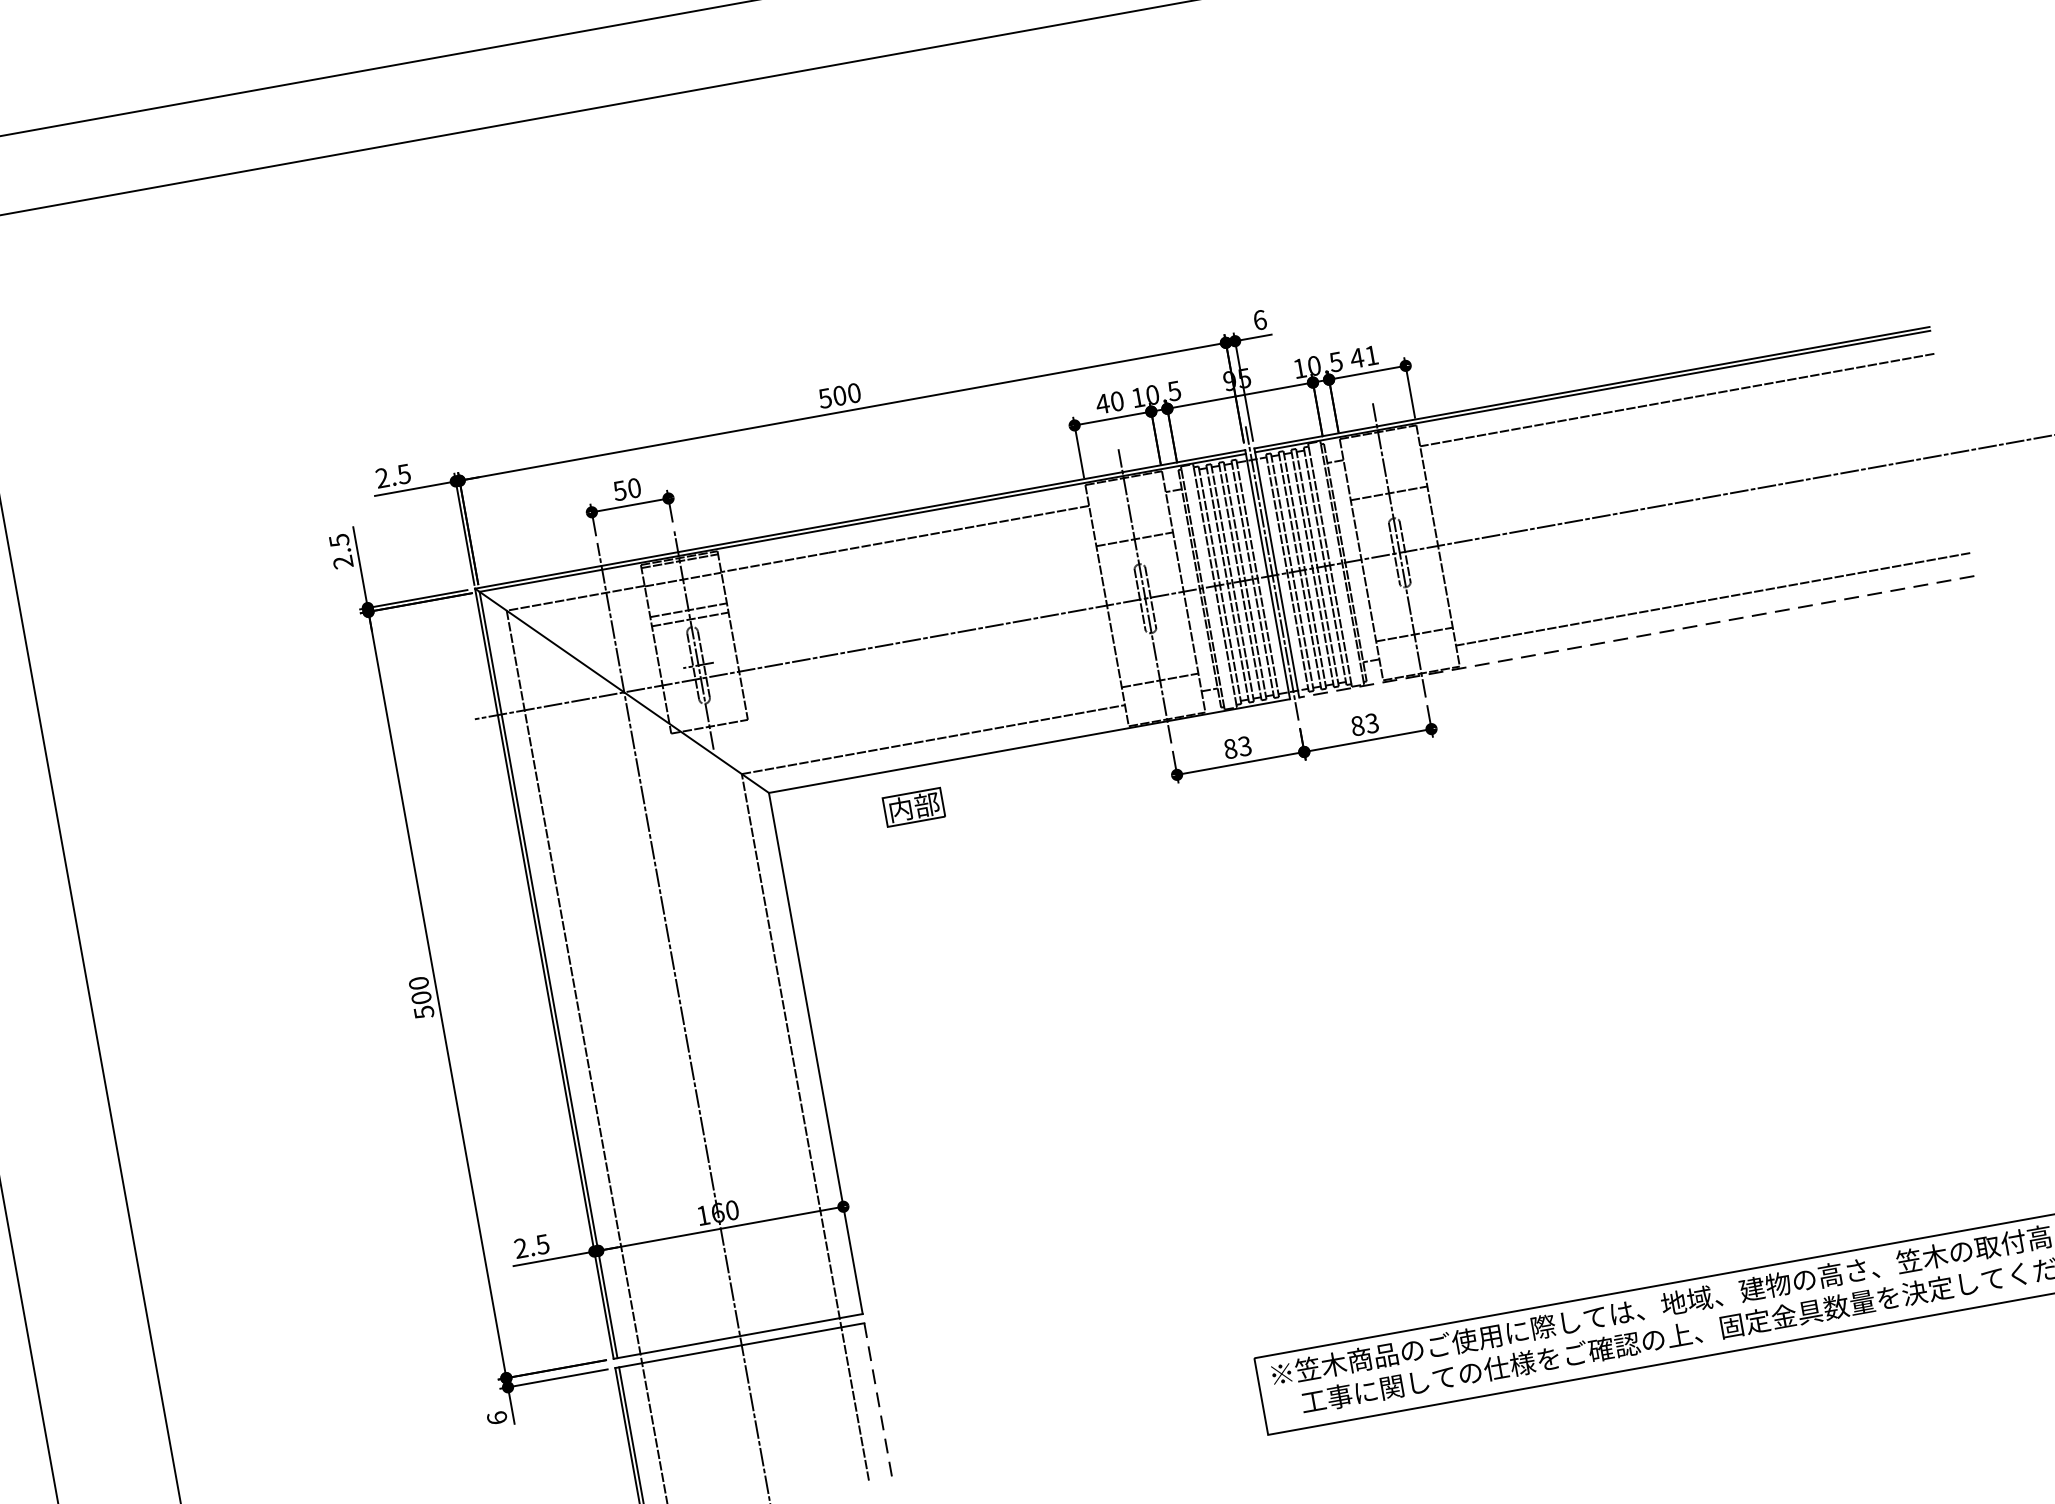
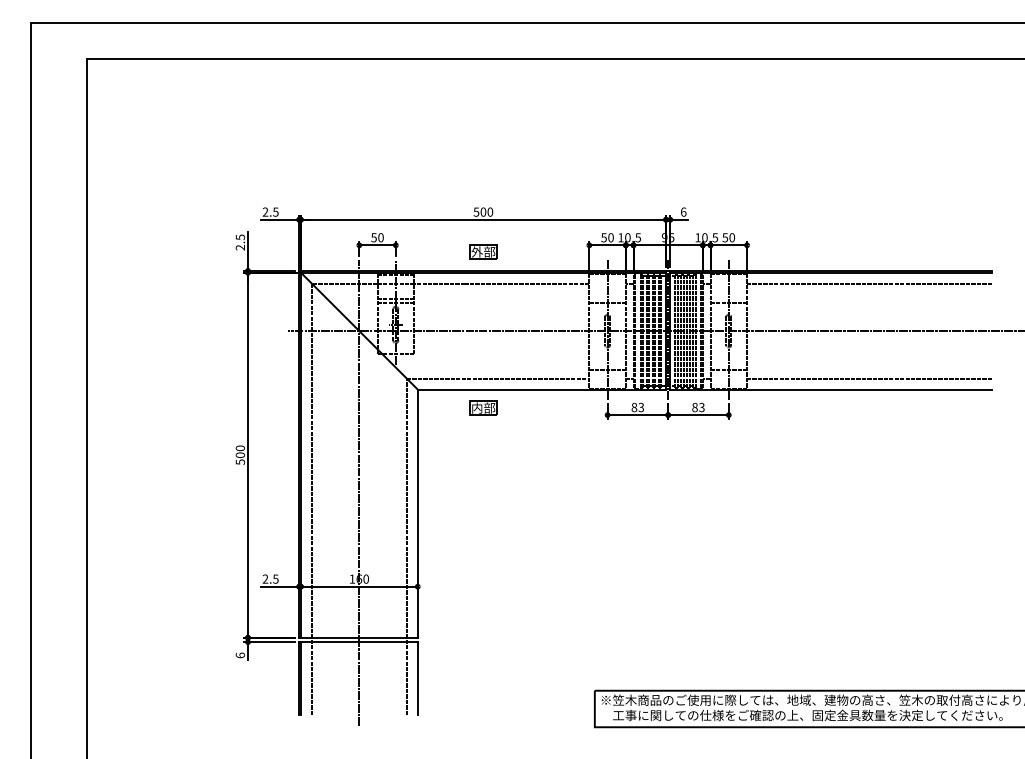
text: (1363, 356) -> (728, 237), 41 -> 50
text: (1103, 403) -> (604, 237), 40 -> 50
part: (854, 478) -> (483, 251), added
line: (1637, 636) -> (831, 389), dashed -> solid
line: (877, 1399) -> (417, 678), dashed -> solid

